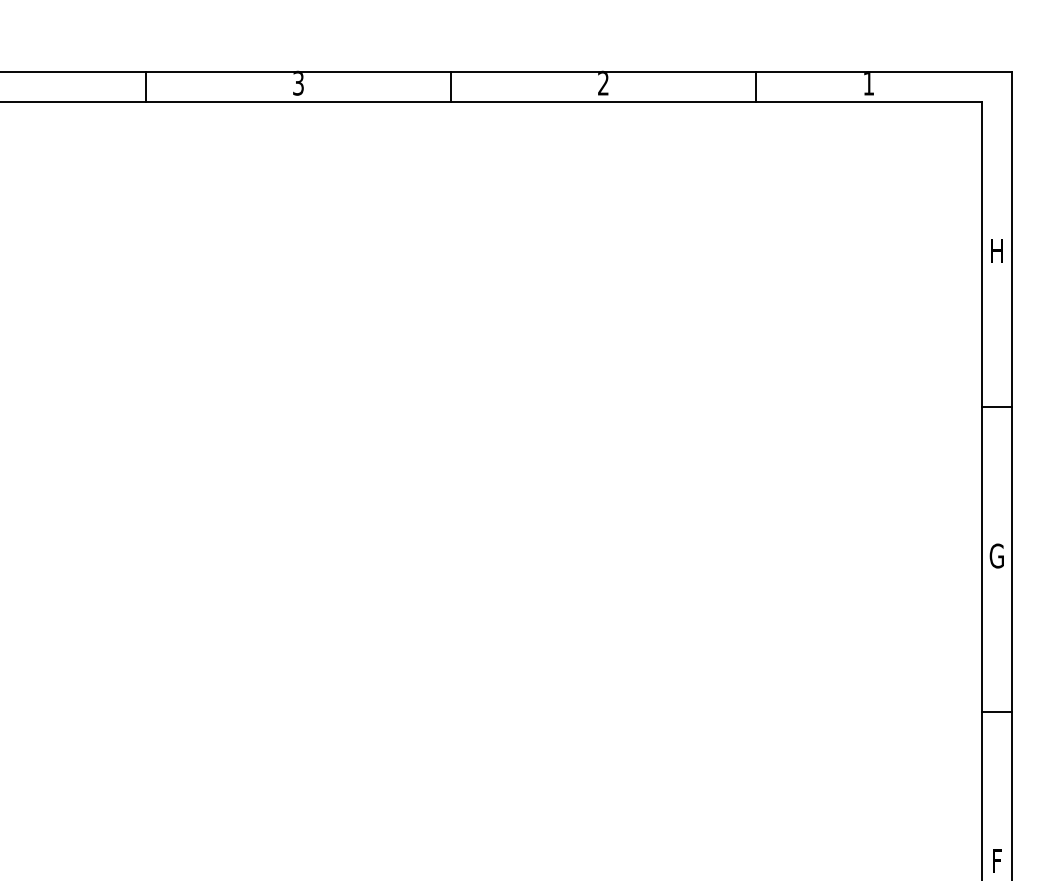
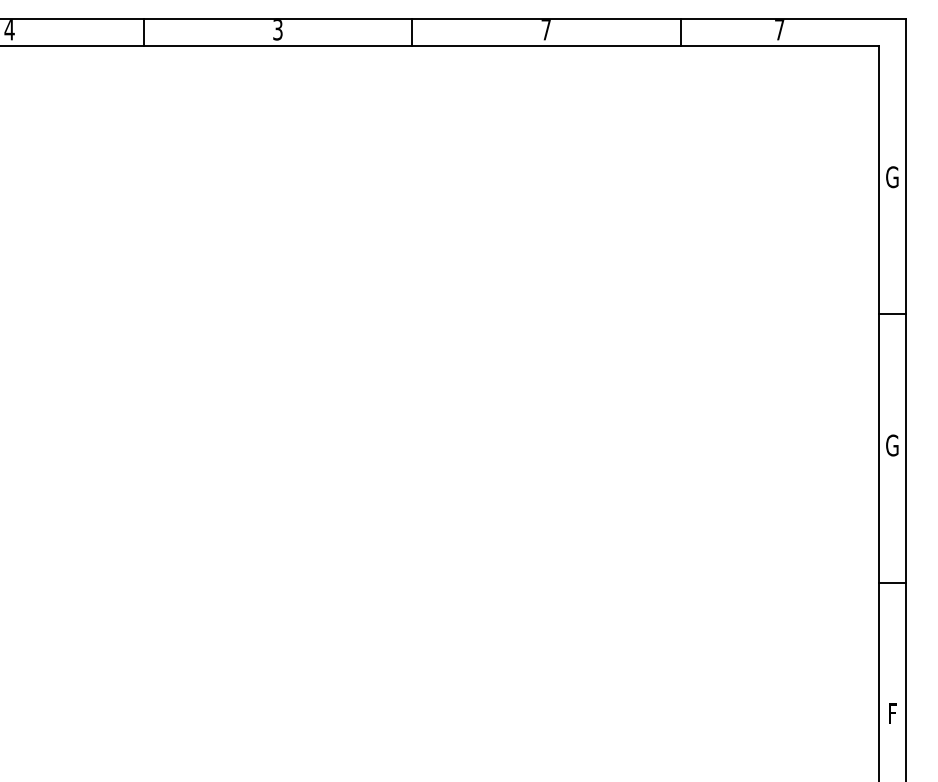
text: (602, 84) -> (545, 30), 2 -> 7
text: (868, 84) -> (779, 30), 1 -> 7
text: (997, 251) -> (892, 177), H -> G

